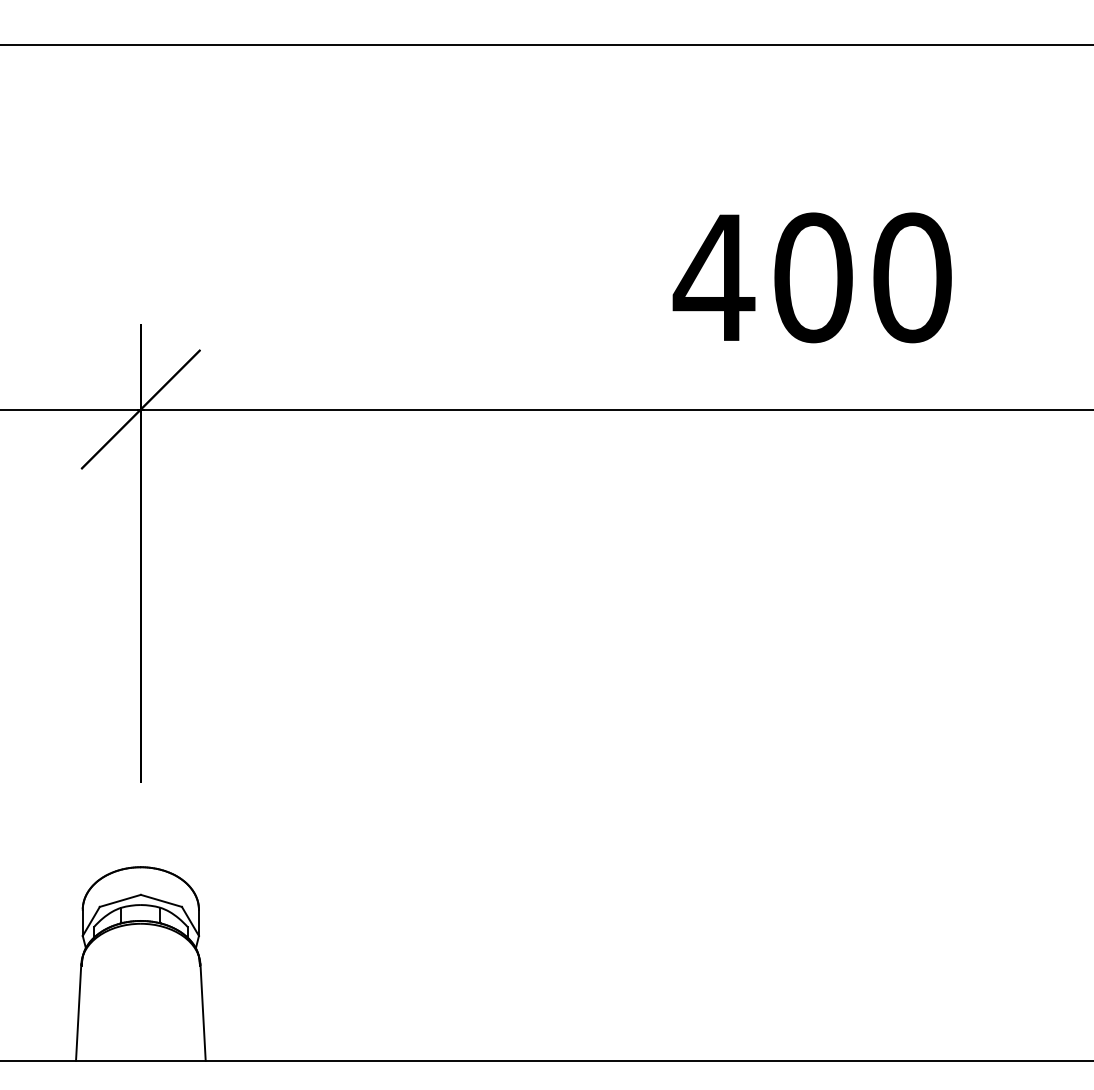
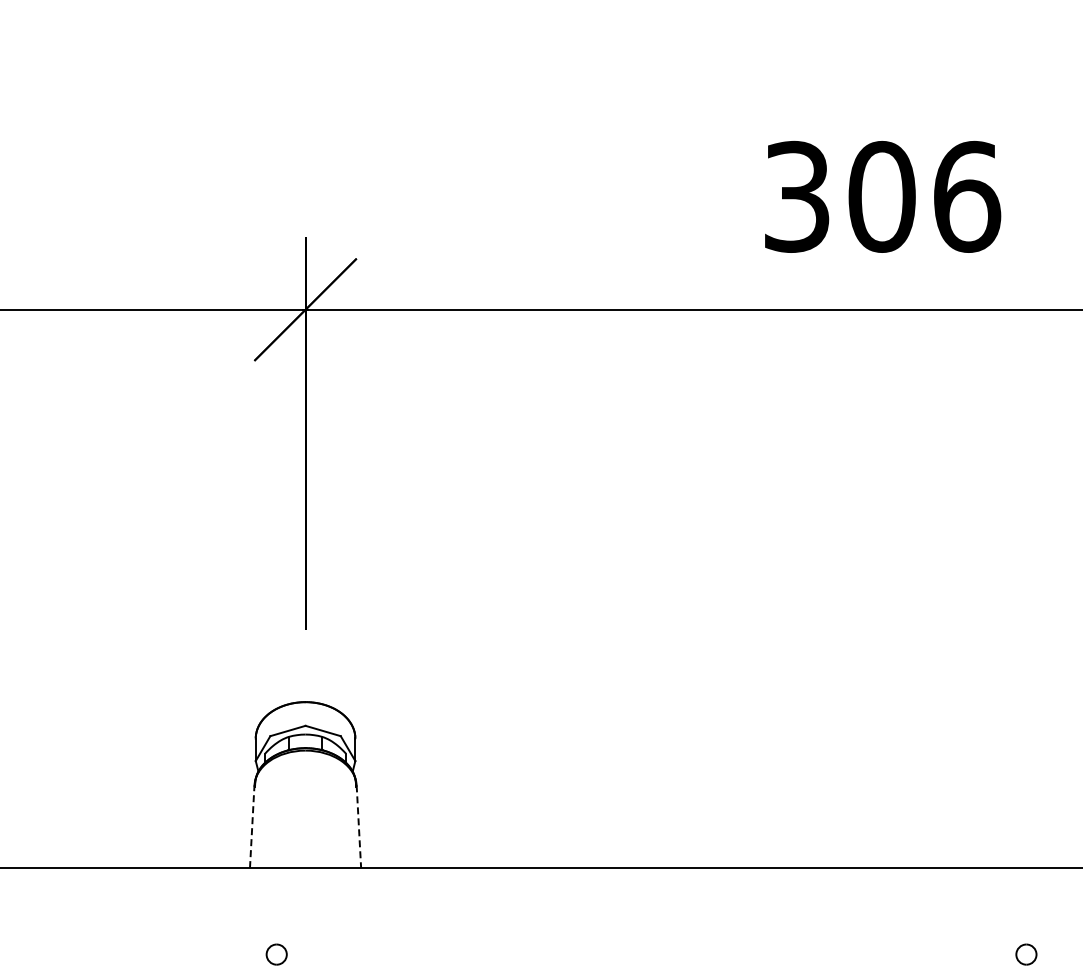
text: (812, 277) -> (881, 196), 400 -> 306
line: (78, 1012) -> (252, 826), solid -> dashed
line: (202, 1013) -> (358, 827), solid -> dashed

